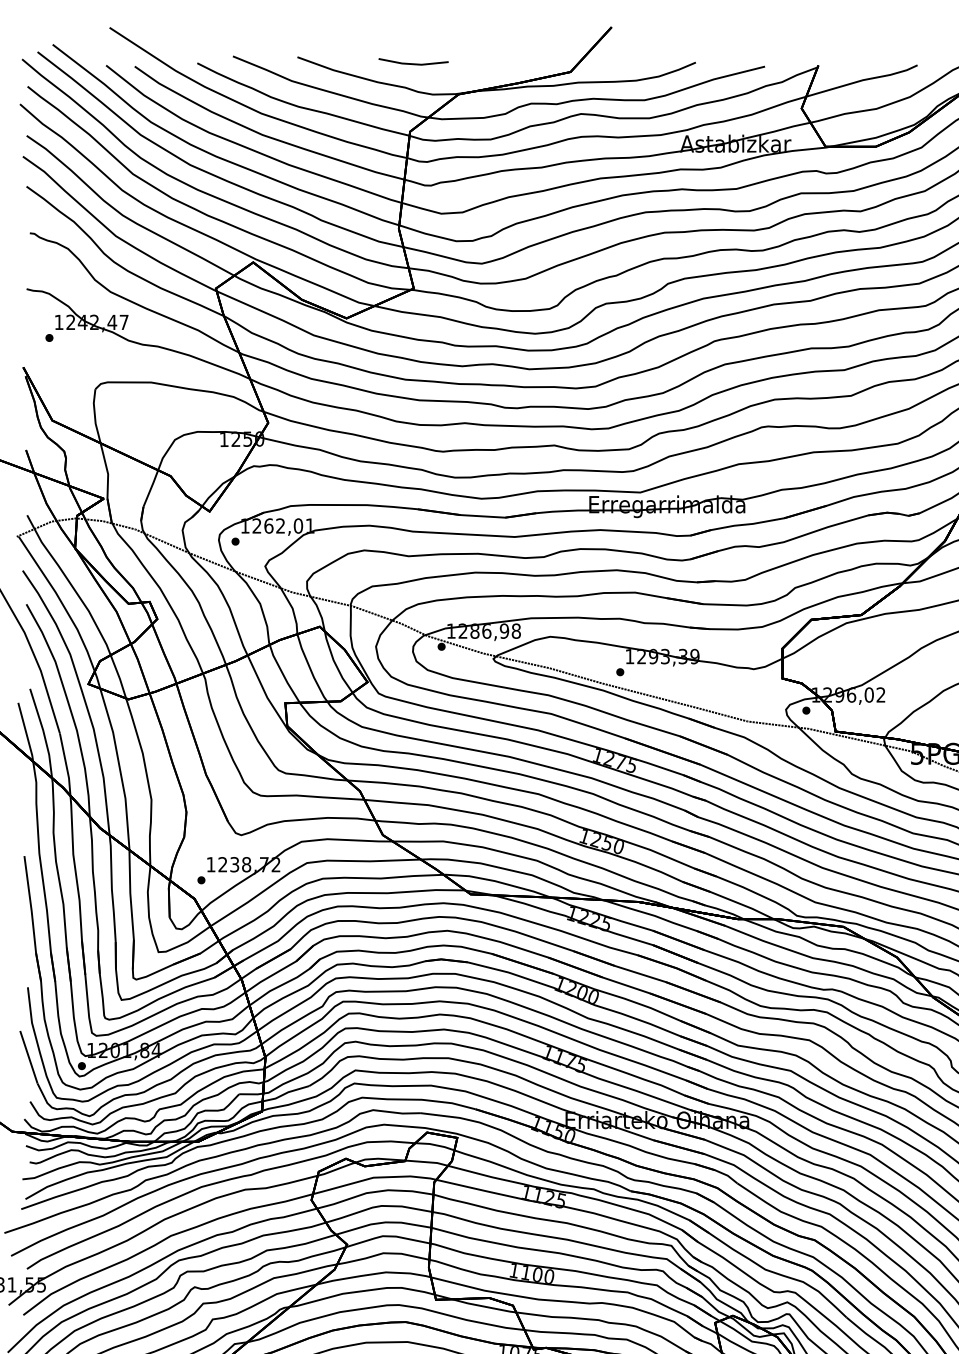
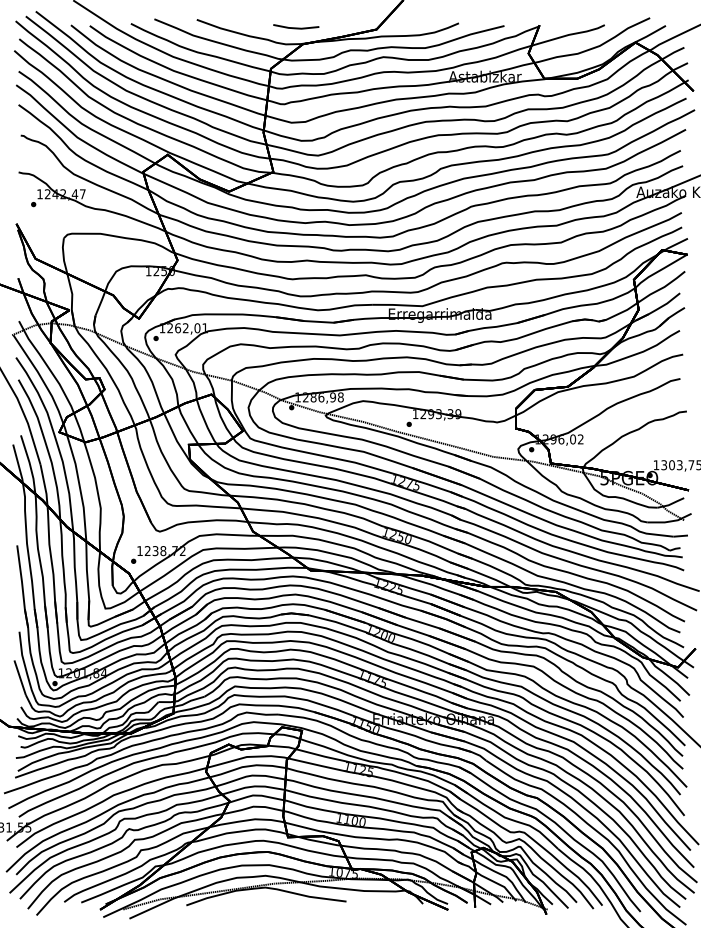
line: (413, 62) -> (296, 27), moved

